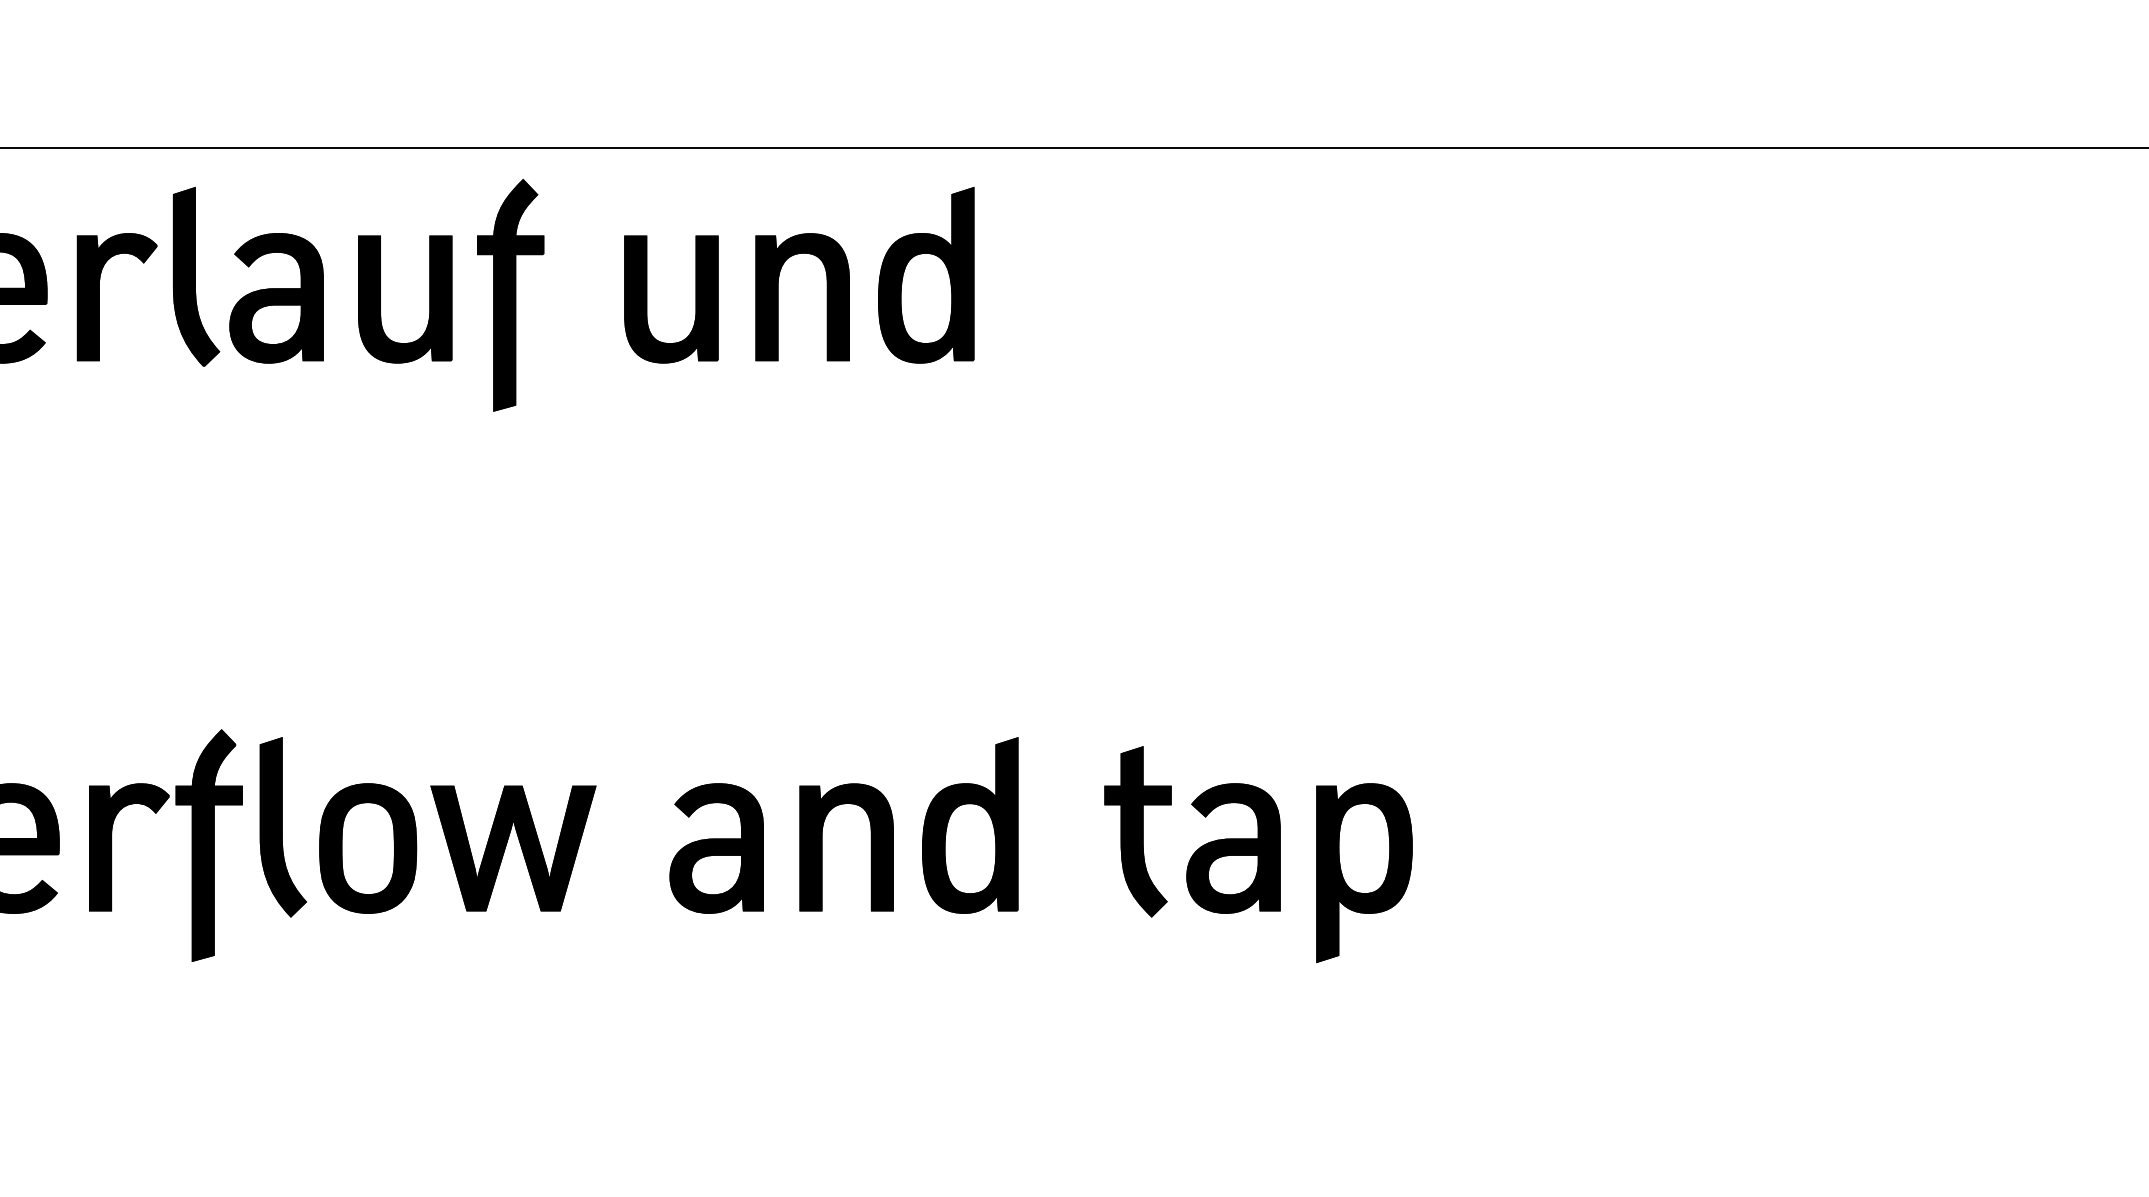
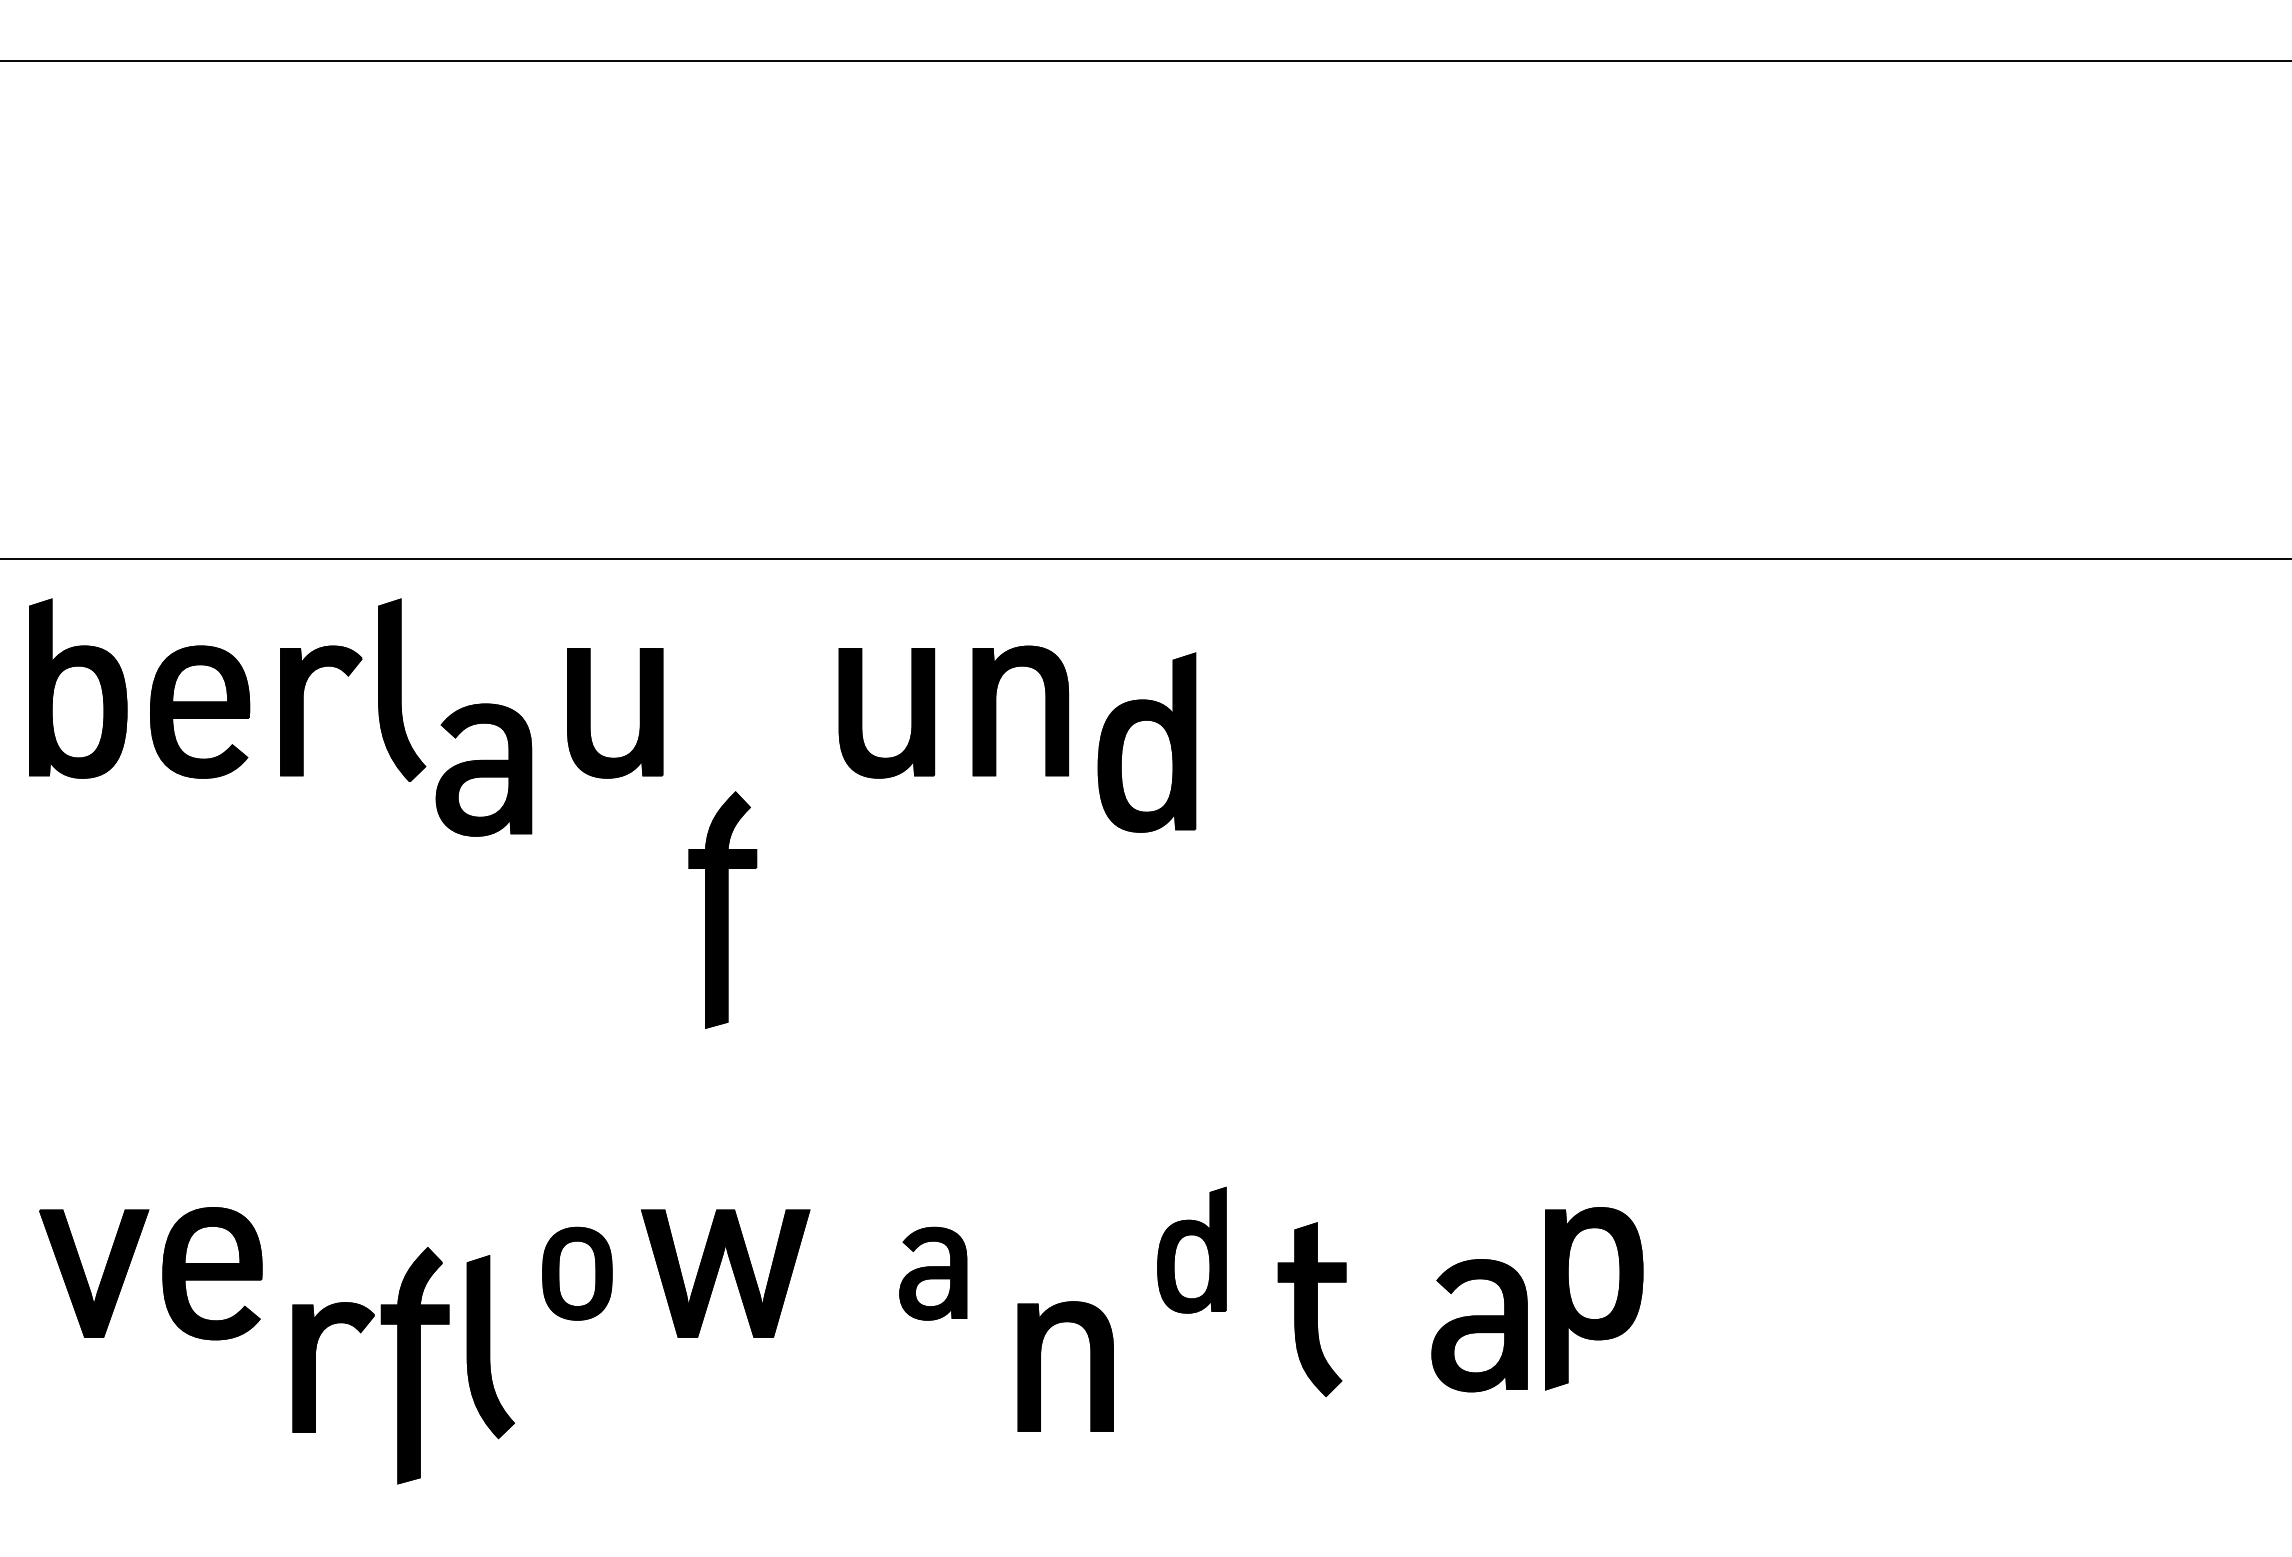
part: (925, 275) -> (1146, 742), moved
part: (510, 294) -> (722, 909), moved
part: (276, 297) -> (483, 769), moved
part: (969, 825) -> (1191, 1250), size x0.7
part: (1137, 831) -> (1311, 1309), moved
part: (197, 845) -> (403, 1365), moved
part: (821, 847) -> (1040, 1366), moved
part: (368, 848) -> (577, 1273), size x0.7
part: (717, 848) -> (933, 1273), size x0.7
part: (1233, 848) -> (1479, 1325), moved

